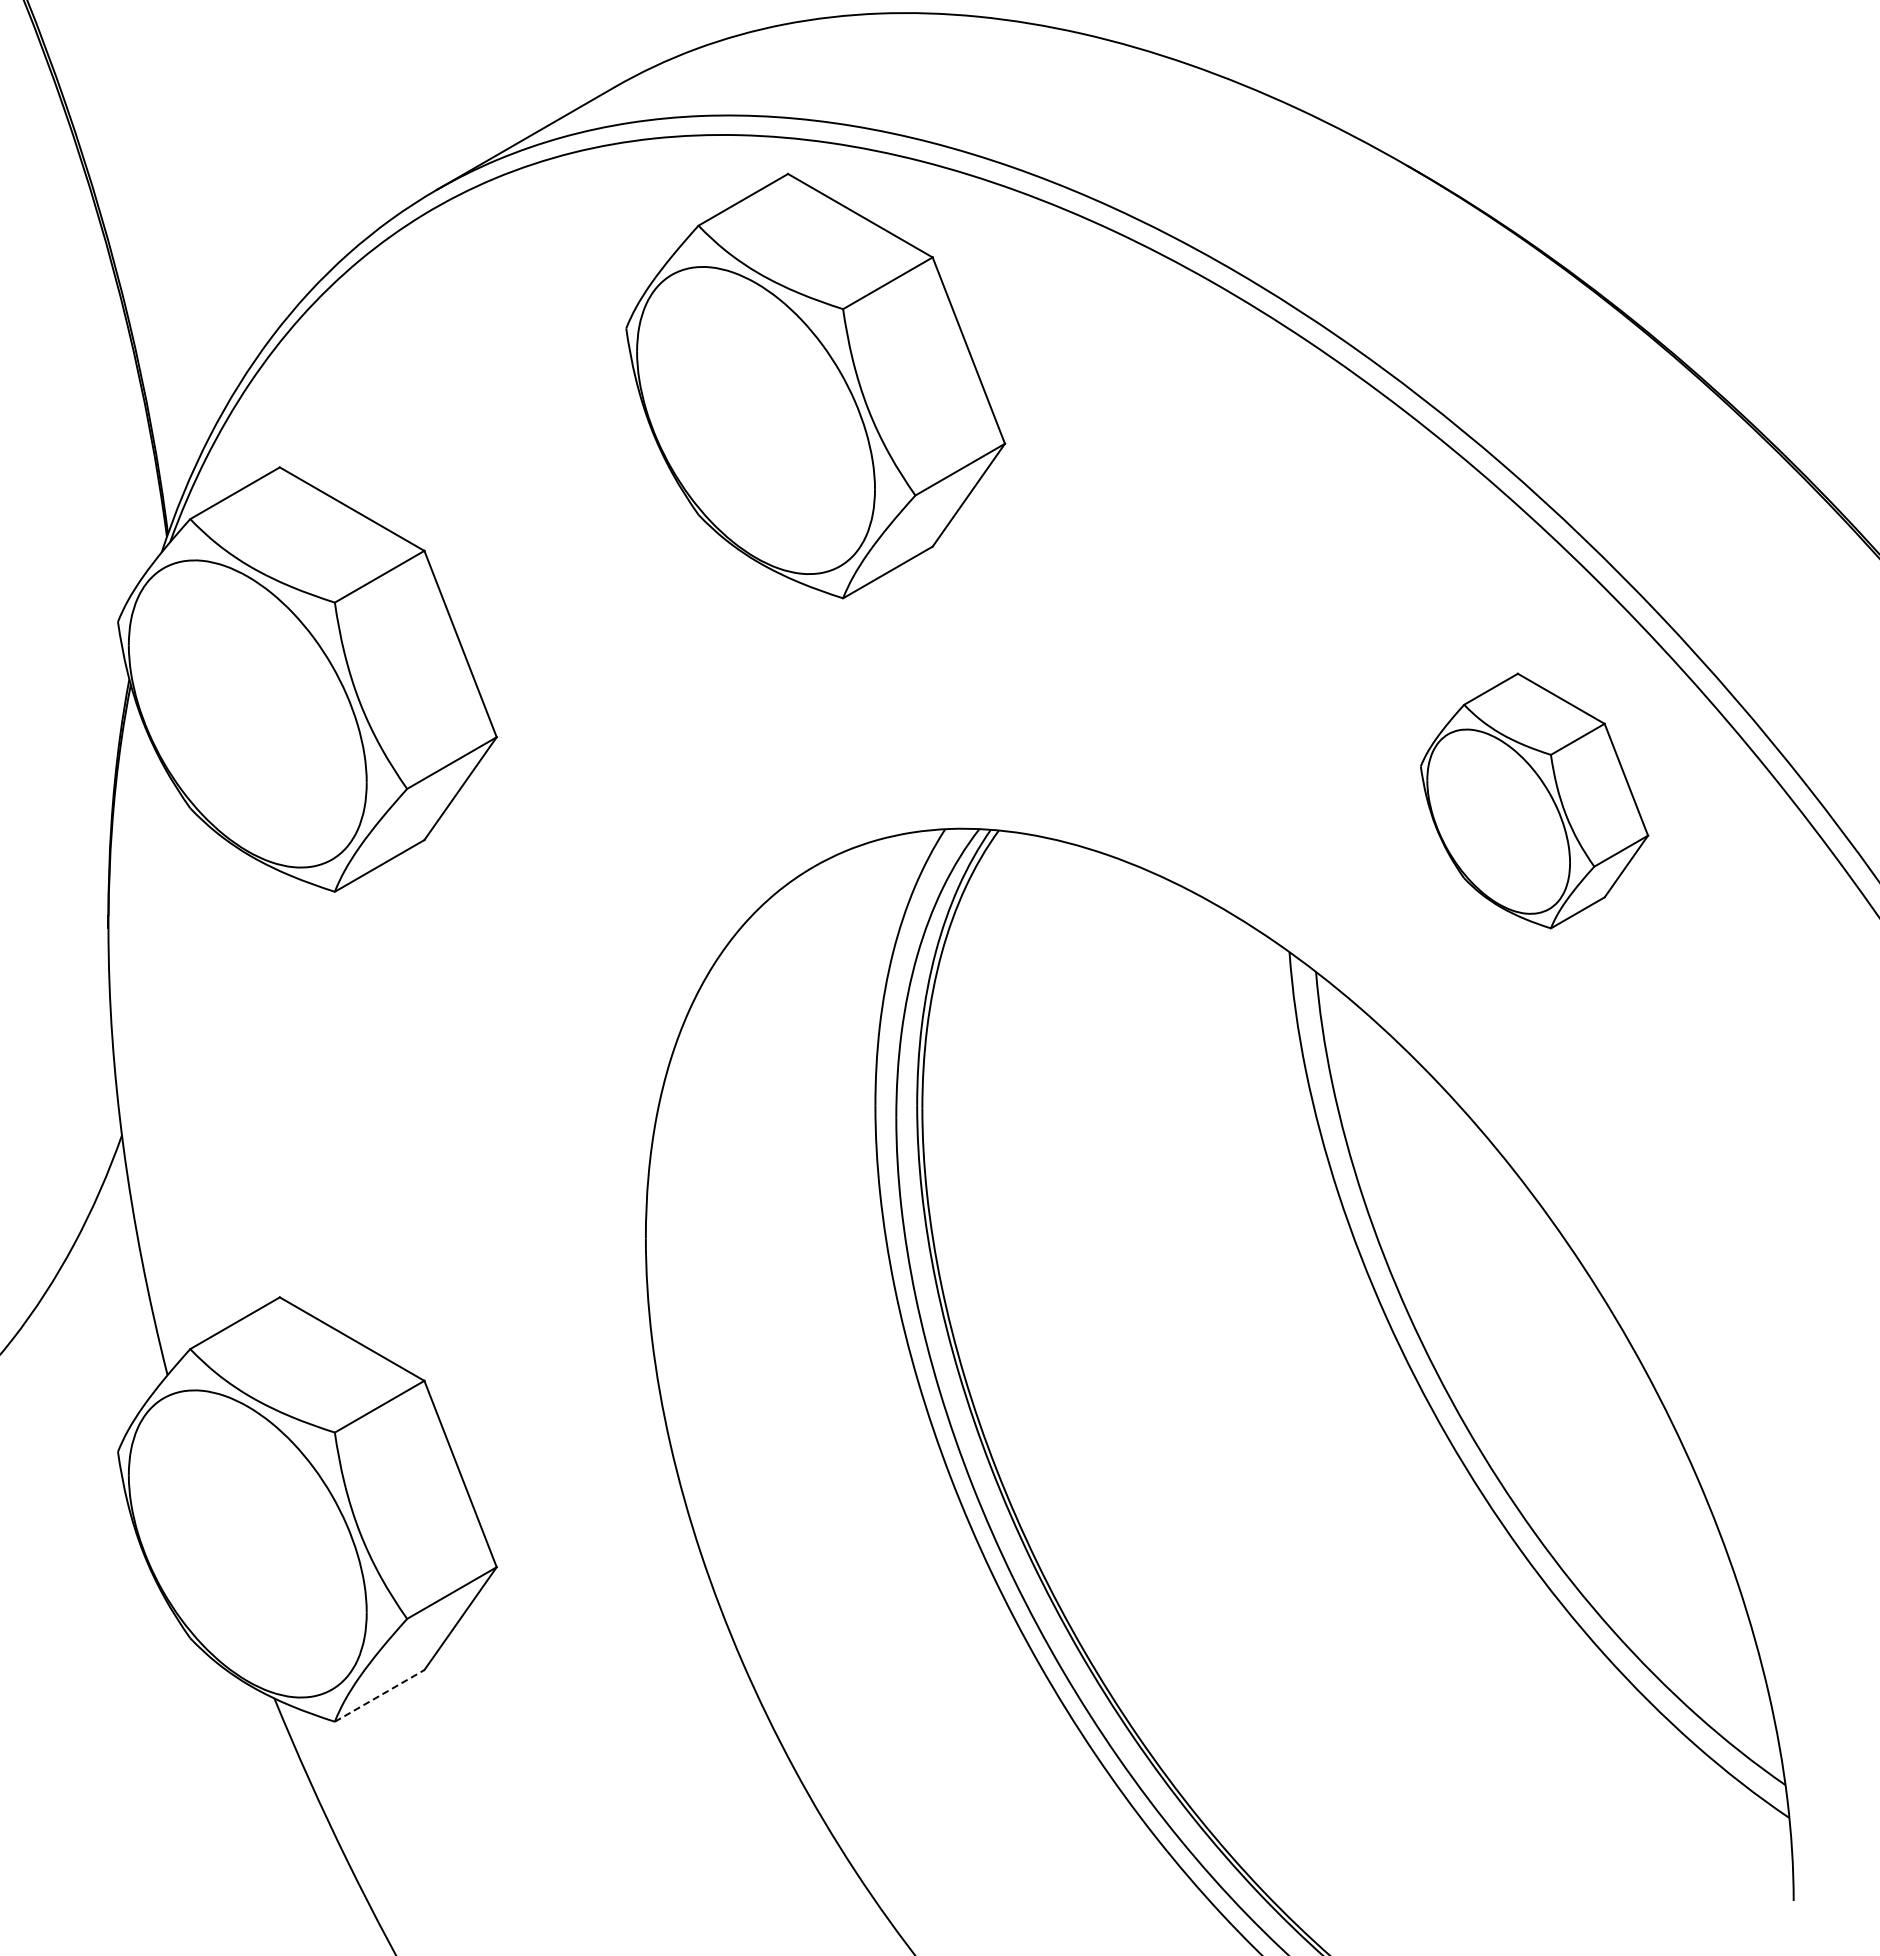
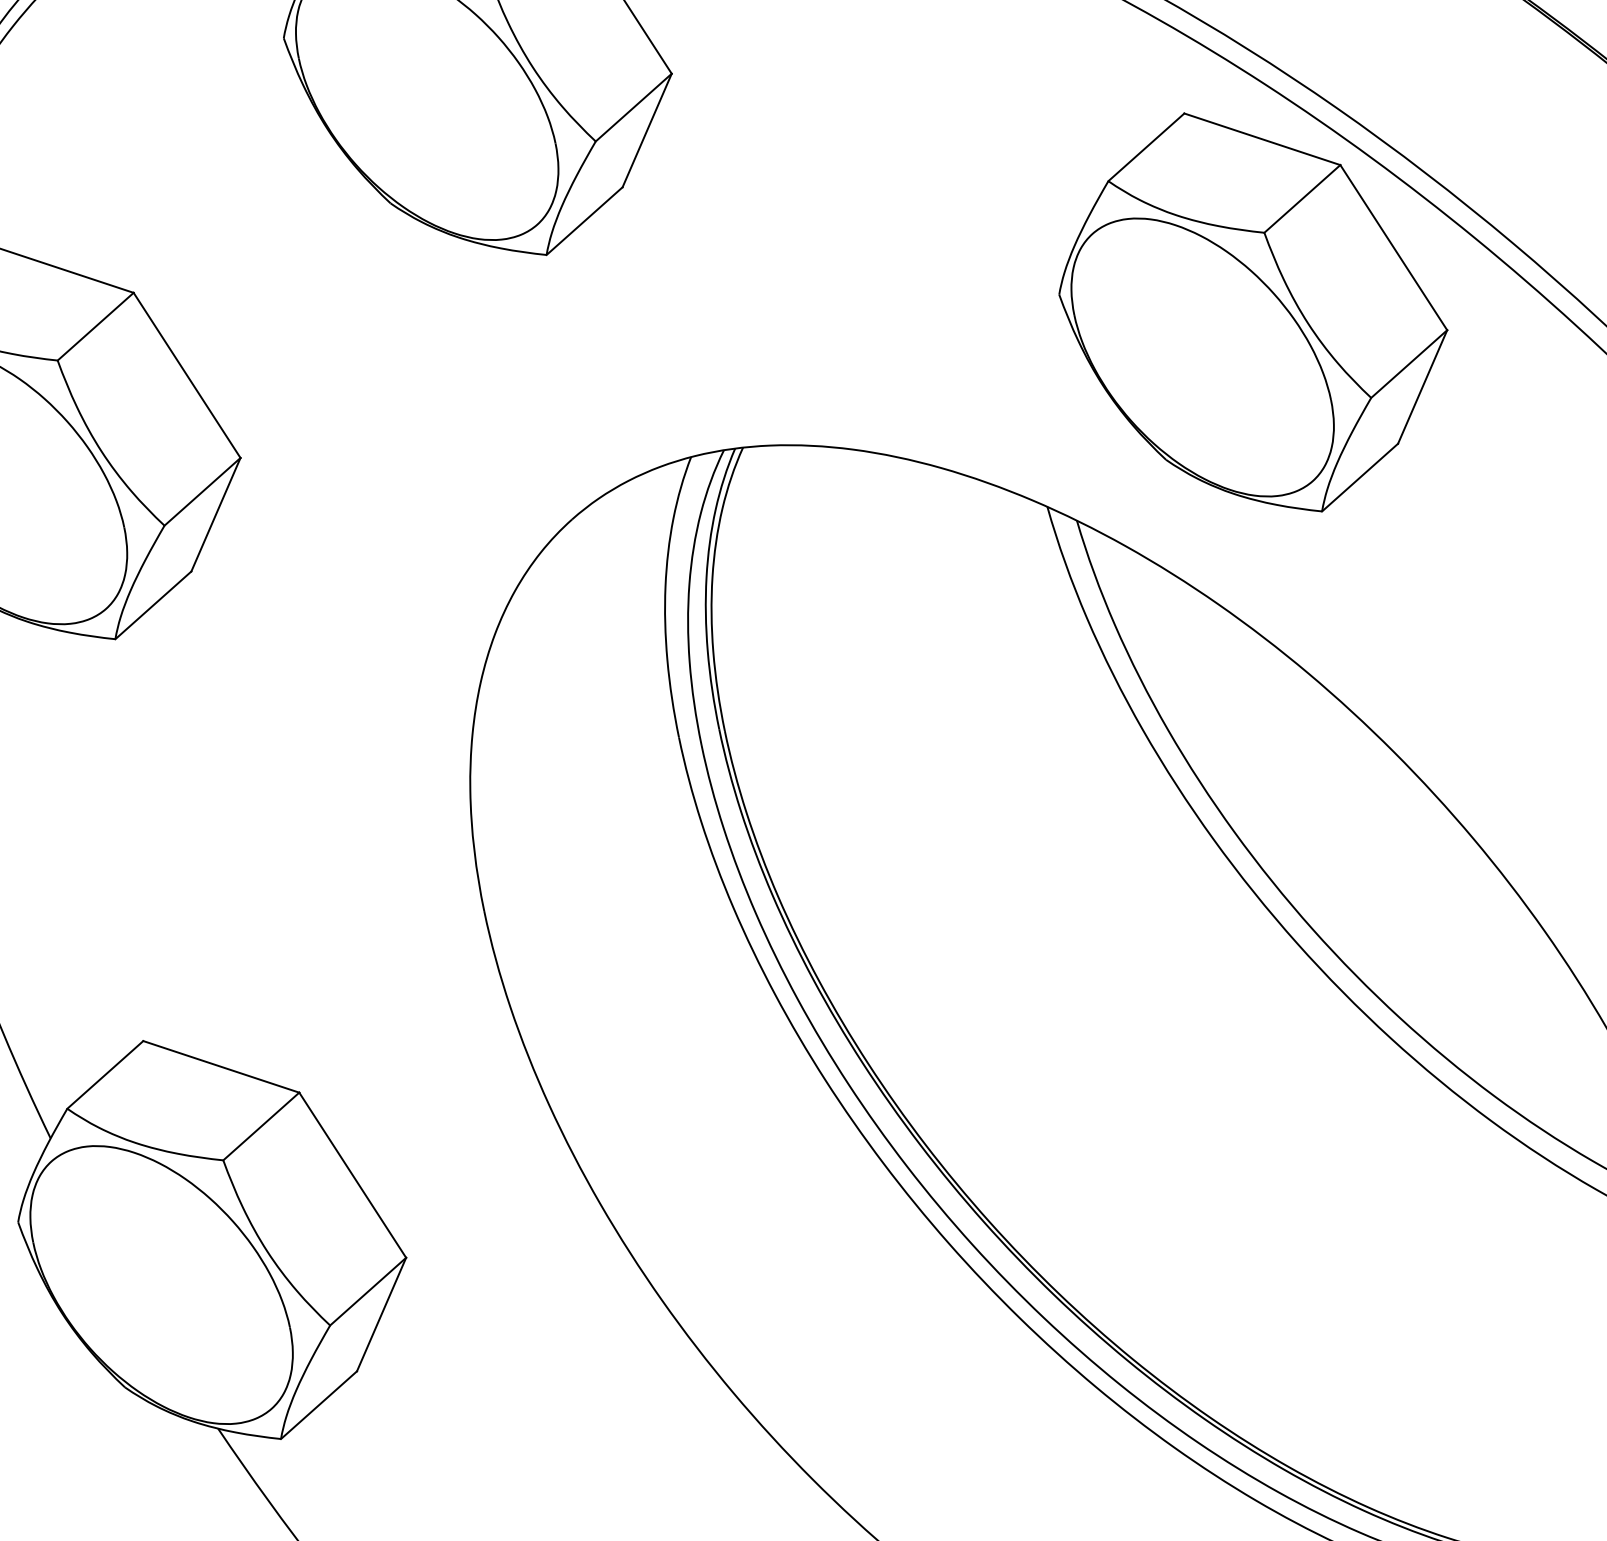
part: (1534, 800) -> (1253, 311), size x1.67
line: (379, 1695) -> (318, 1404), dashed -> solid

